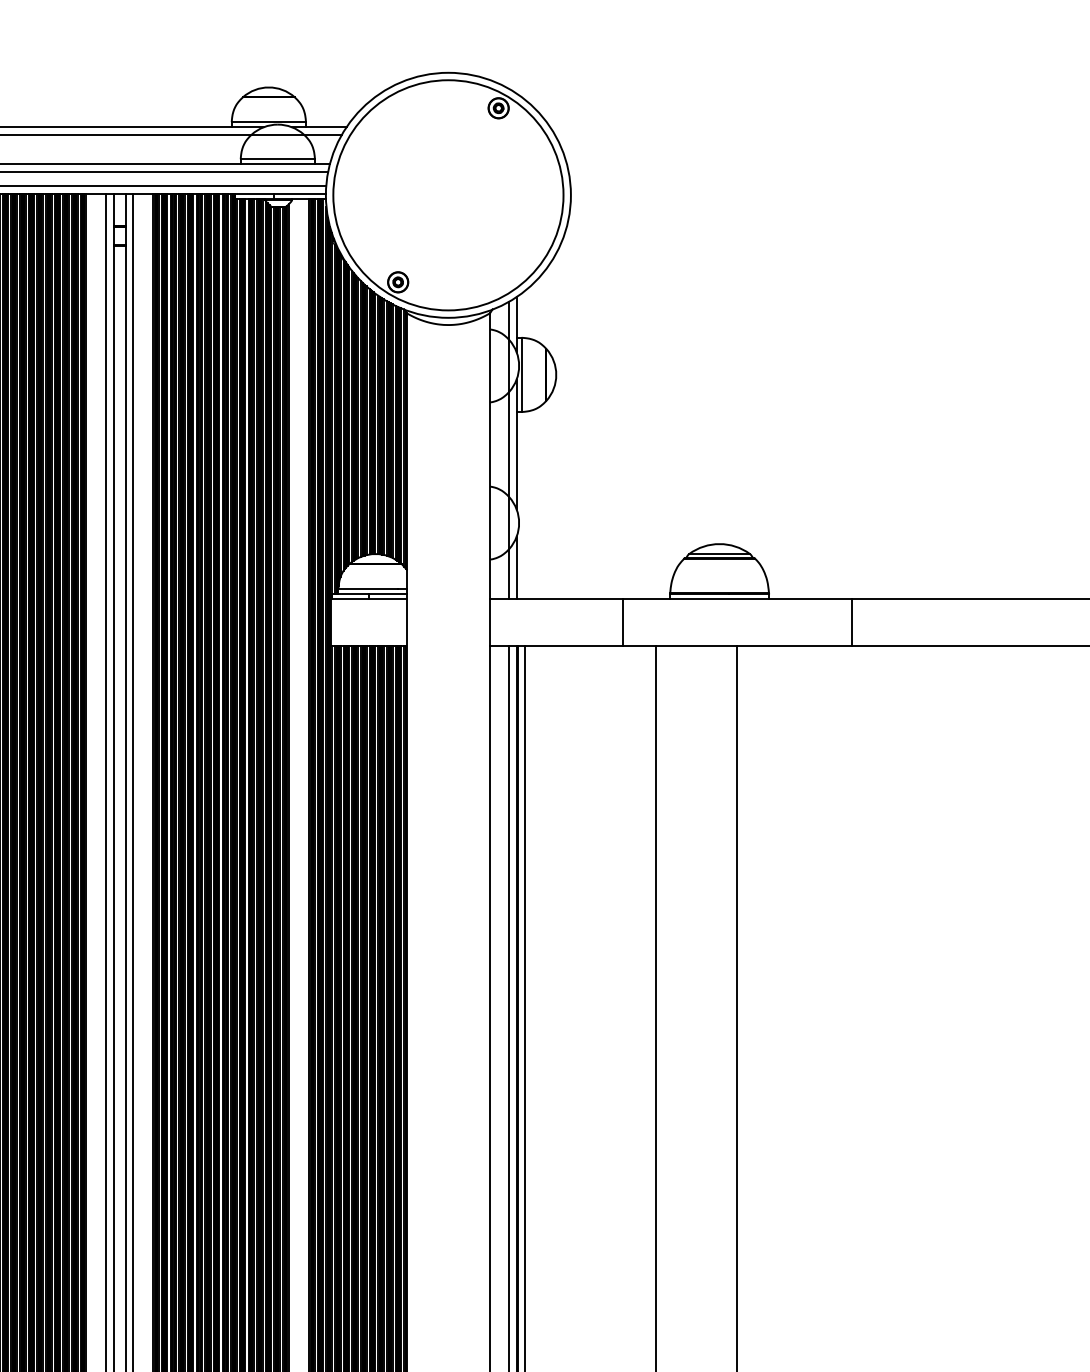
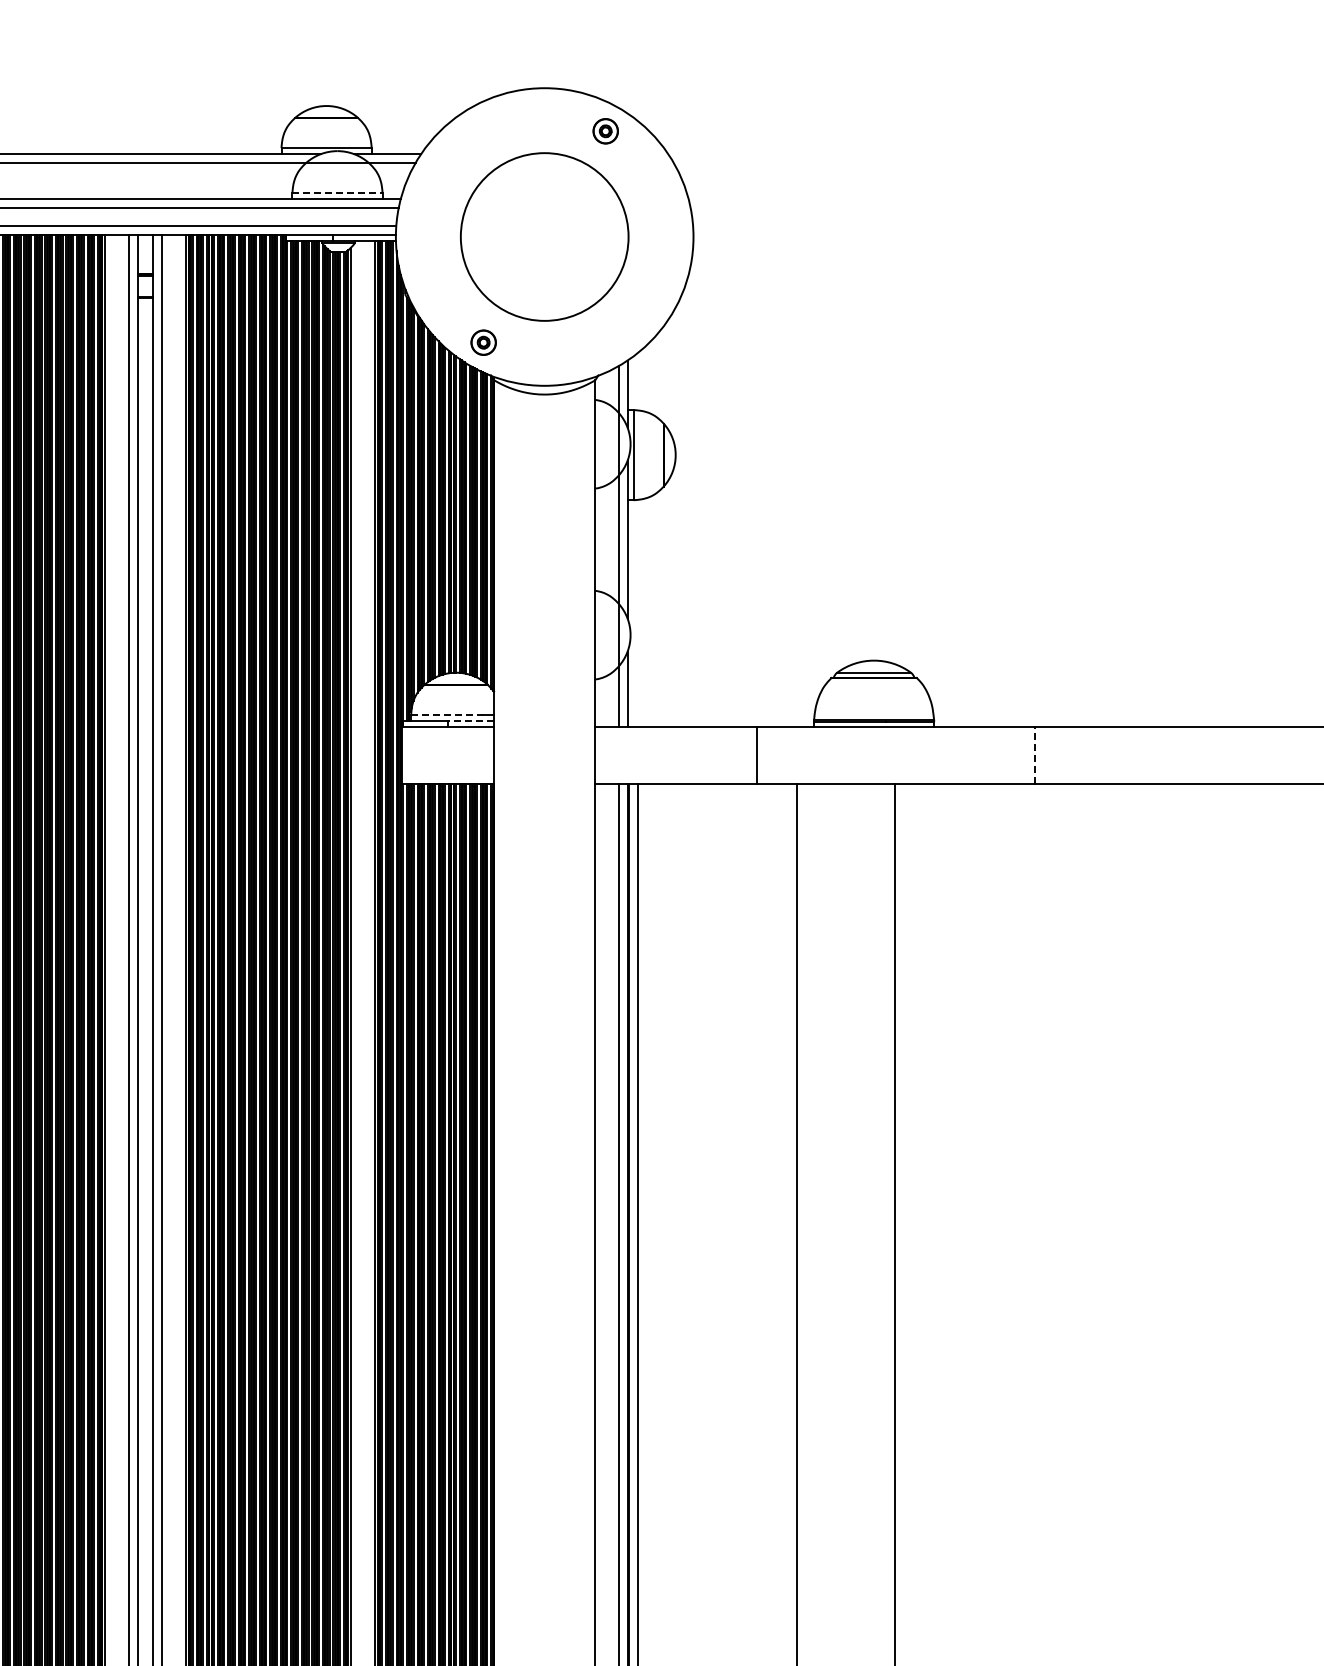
line: (278, 159) -> (338, 193), solid -> dashed
circle: (448, 194) -> (544, 236), size x0.6
line: (368, 588) -> (447, 714), solid -> dashed
line: (388, 593) -> (471, 720), solid -> dashed
line: (851, 622) -> (1034, 755), solid -> dashed

